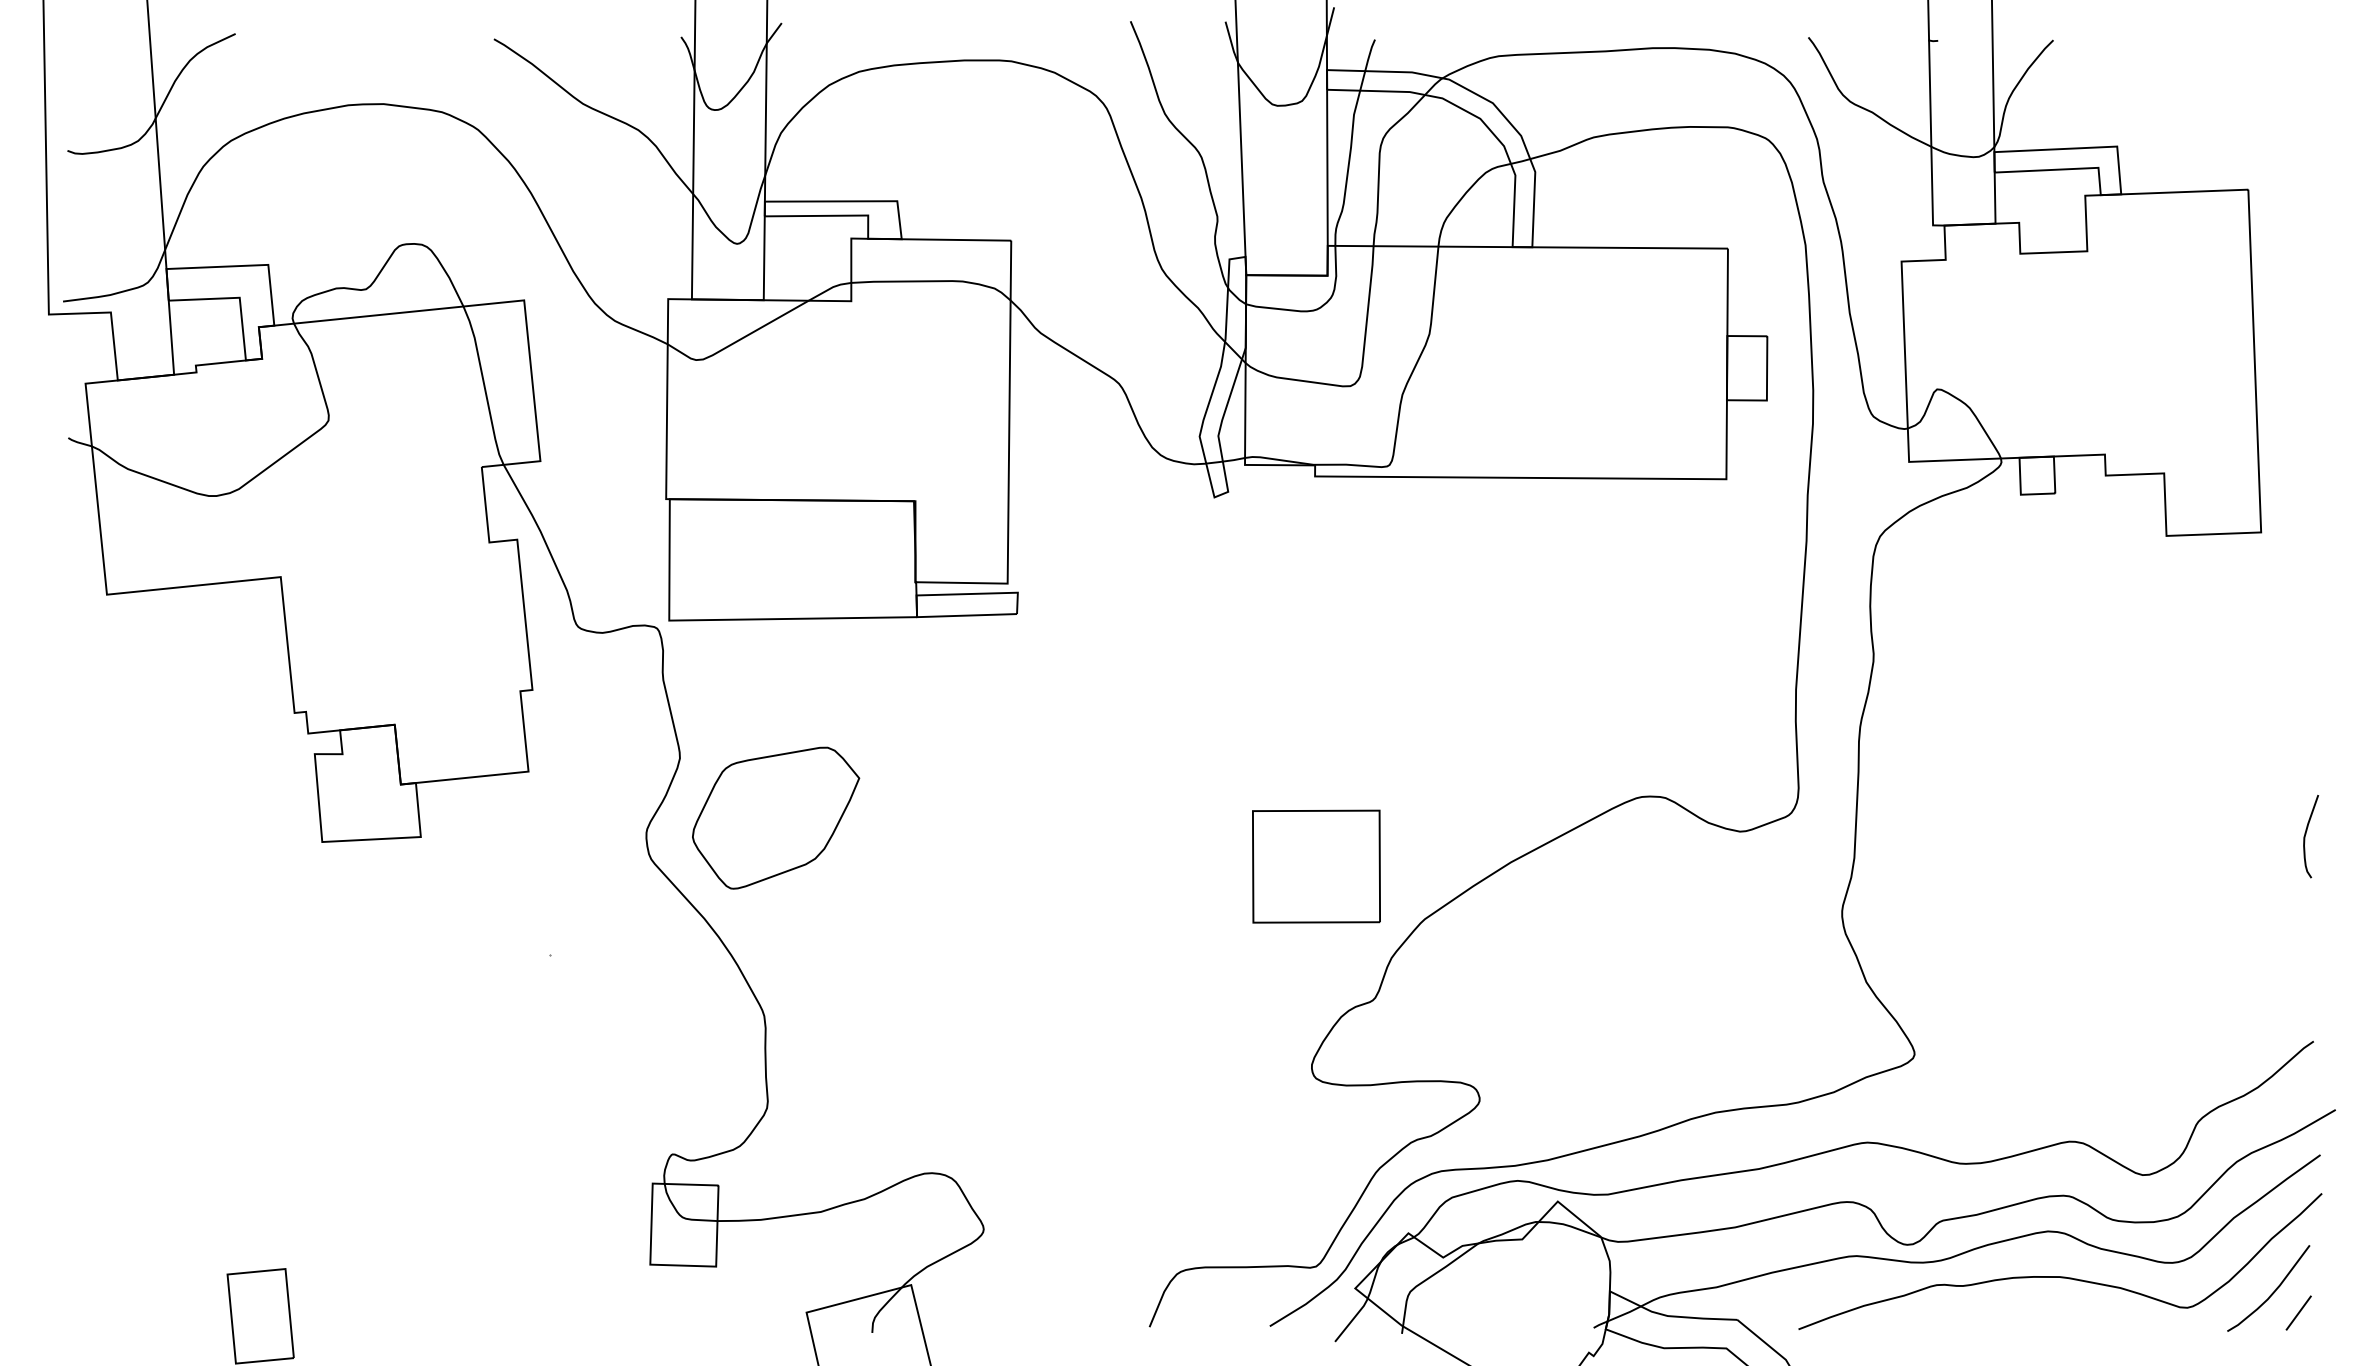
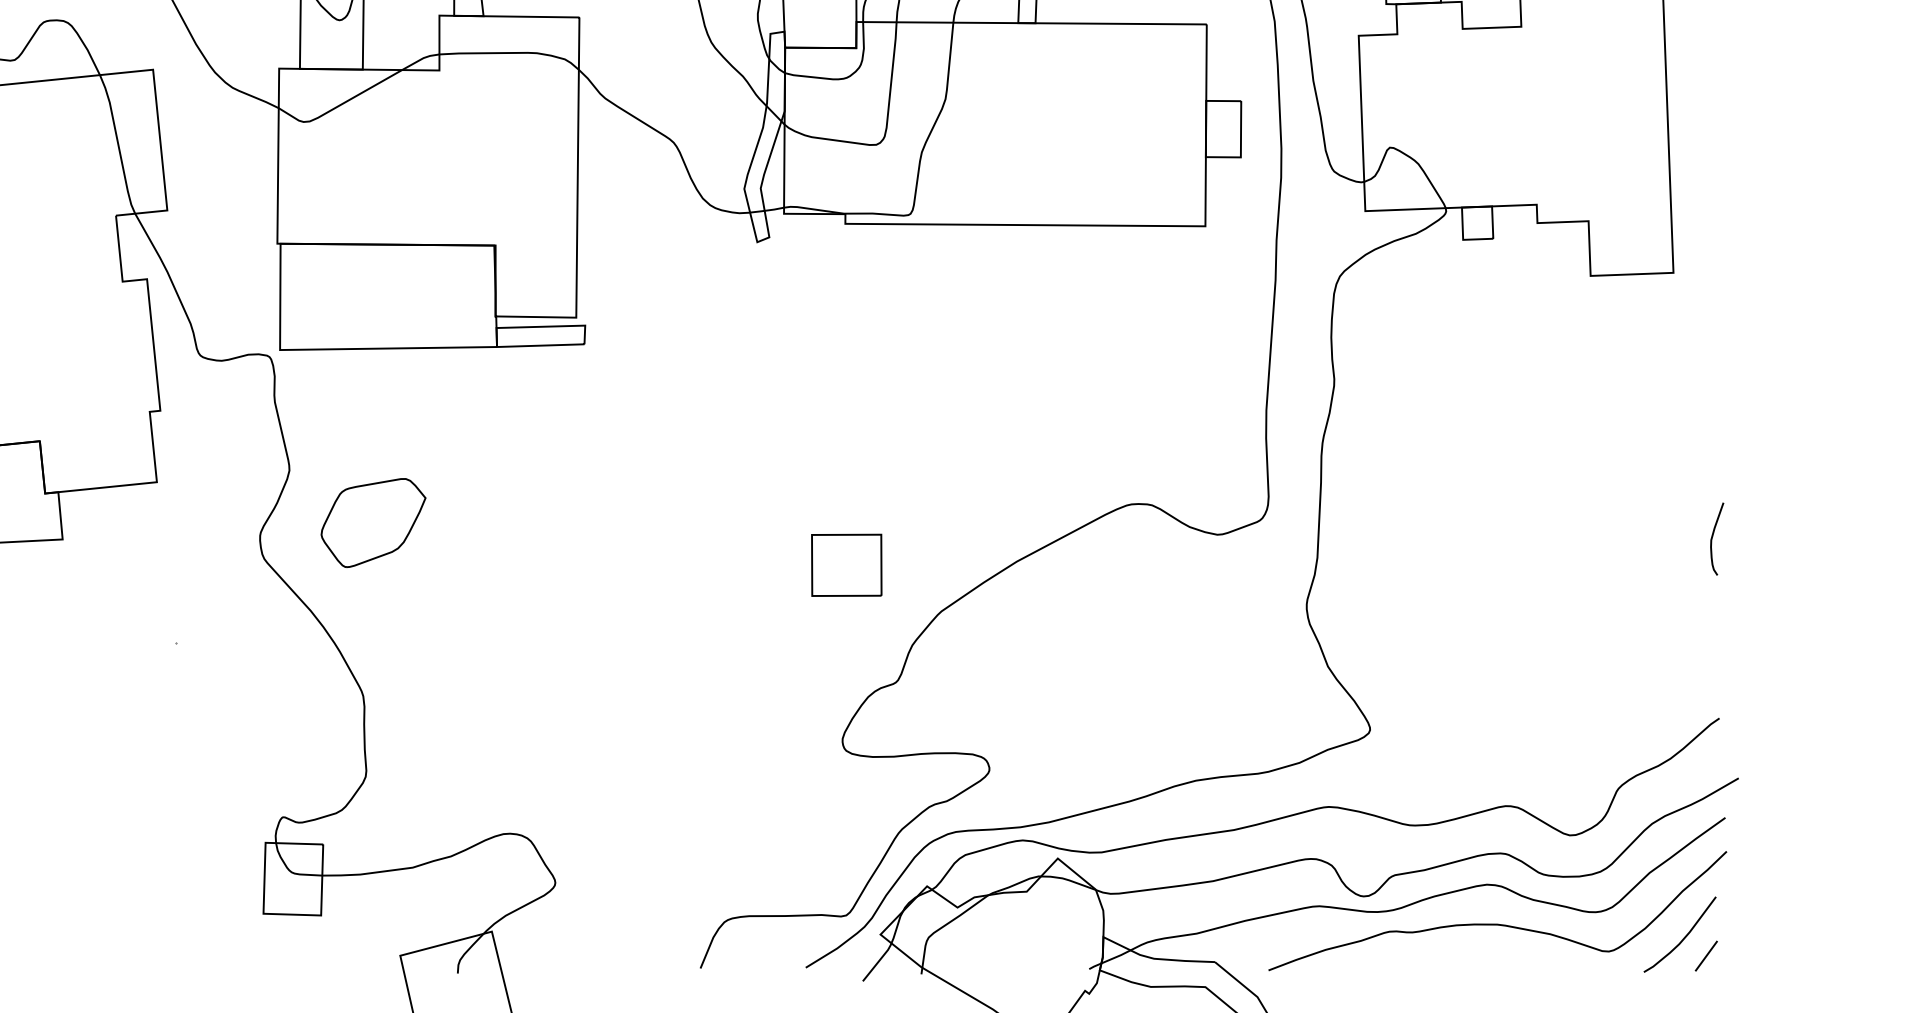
part: (775, 818) -> (373, 523), size x0.71
part: (1316, 866) -> (846, 565), size x0.62

